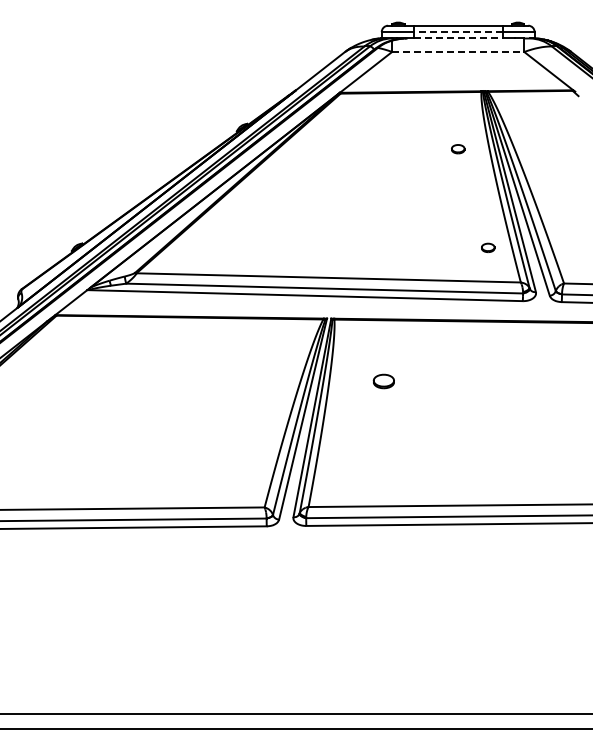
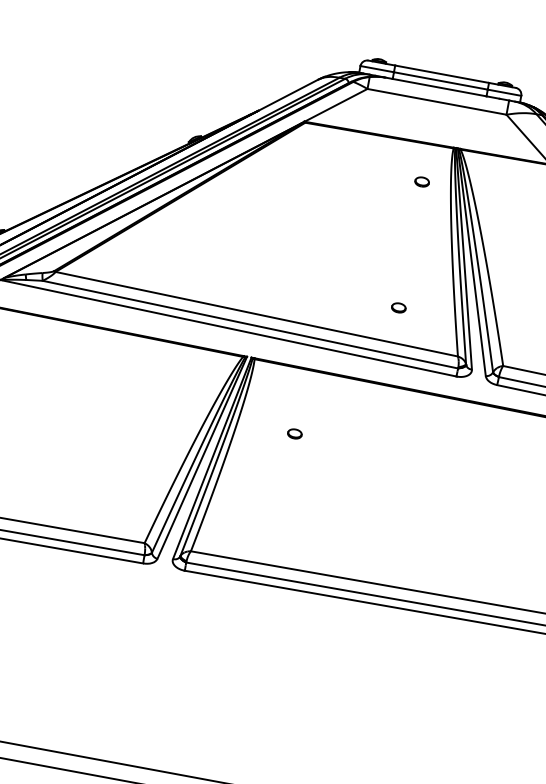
line: (458, 32) -> (441, 81), dashed -> solid
line: (458, 38) -> (439, 87), dashed -> solid
line: (458, 51) -> (437, 101), dashed -> solid
part: (458, 149) -> (422, 182), moved
part: (488, 247) -> (399, 307), moved
part: (384, 381) -> (295, 434), size x0.62

